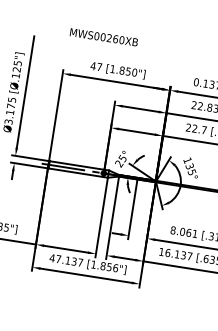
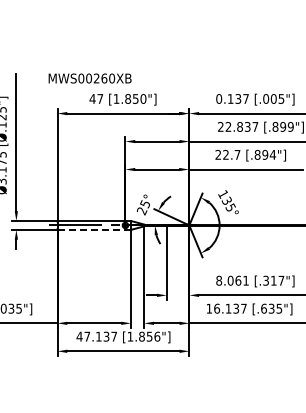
text: (103, 37) -> (89, 78), moved
line: (75, 172) -> (91, 229), solid -> dashed

